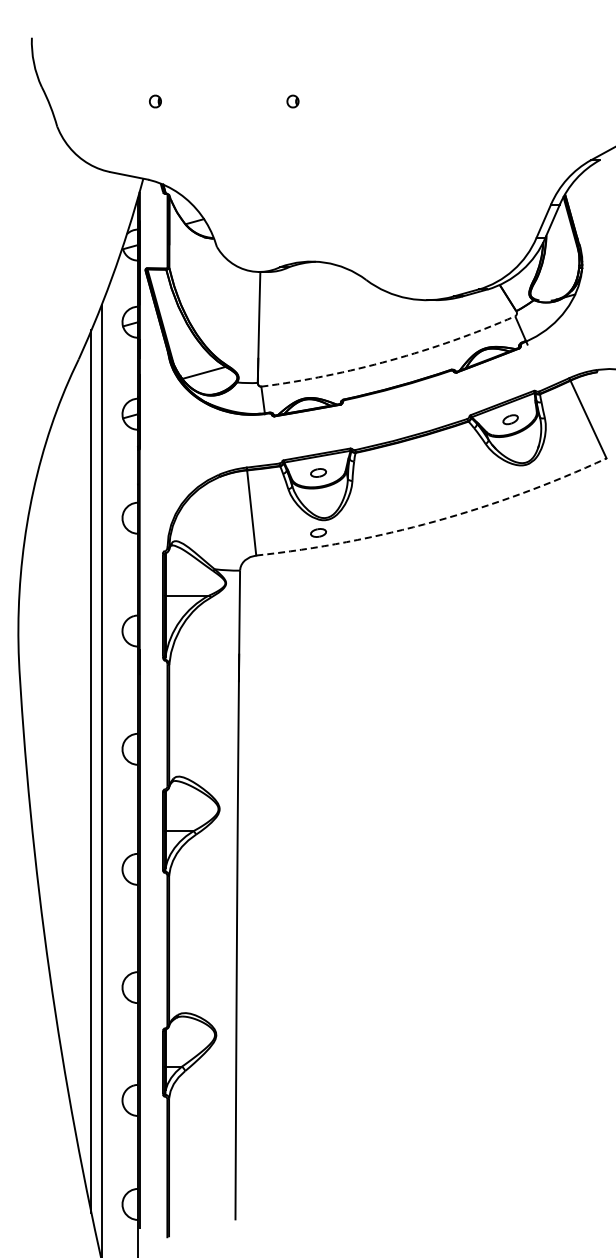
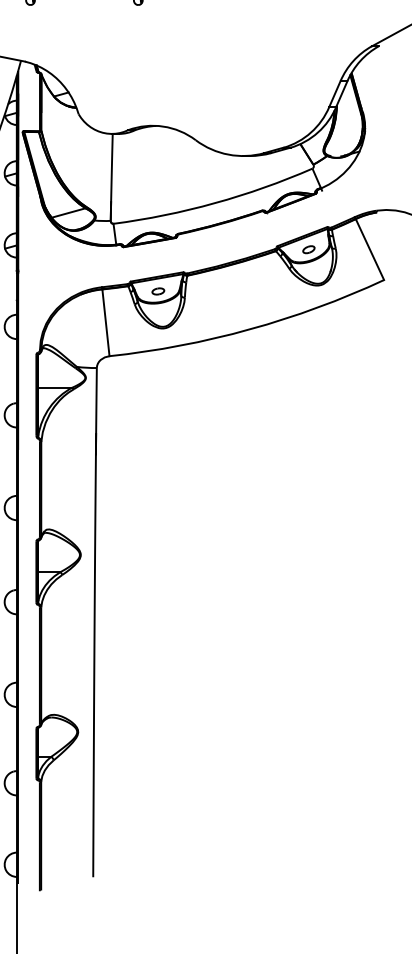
arc: (390, 360) -> (214, 203), dashed -> solid
arc: (435, 521) -> (250, 329), dashed -> solid
part: (318, 532) -> (158, 338), removed

